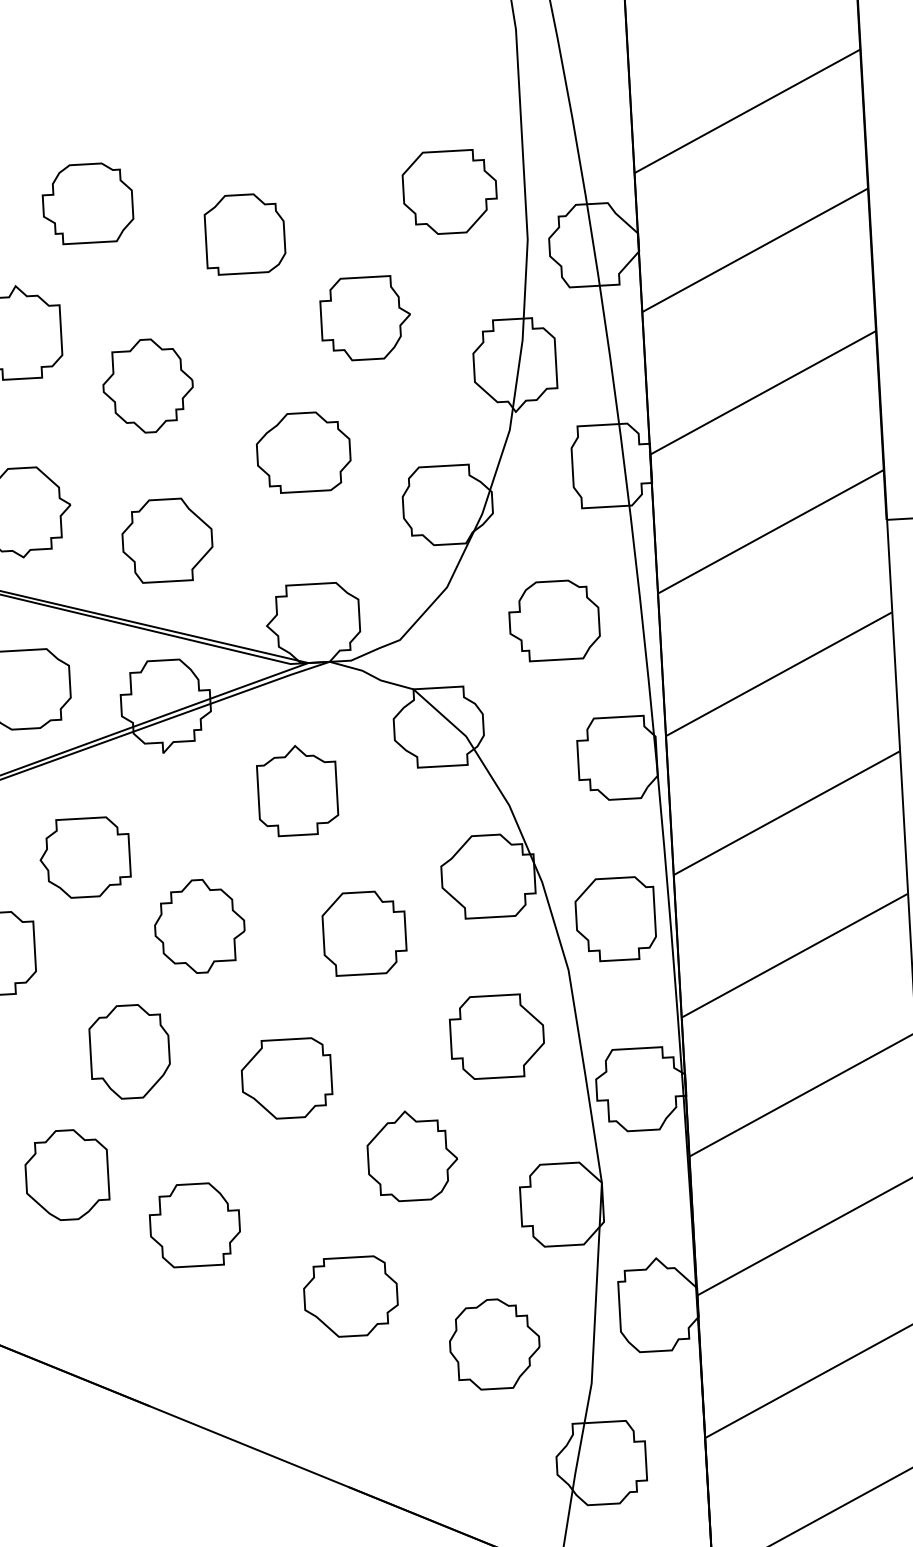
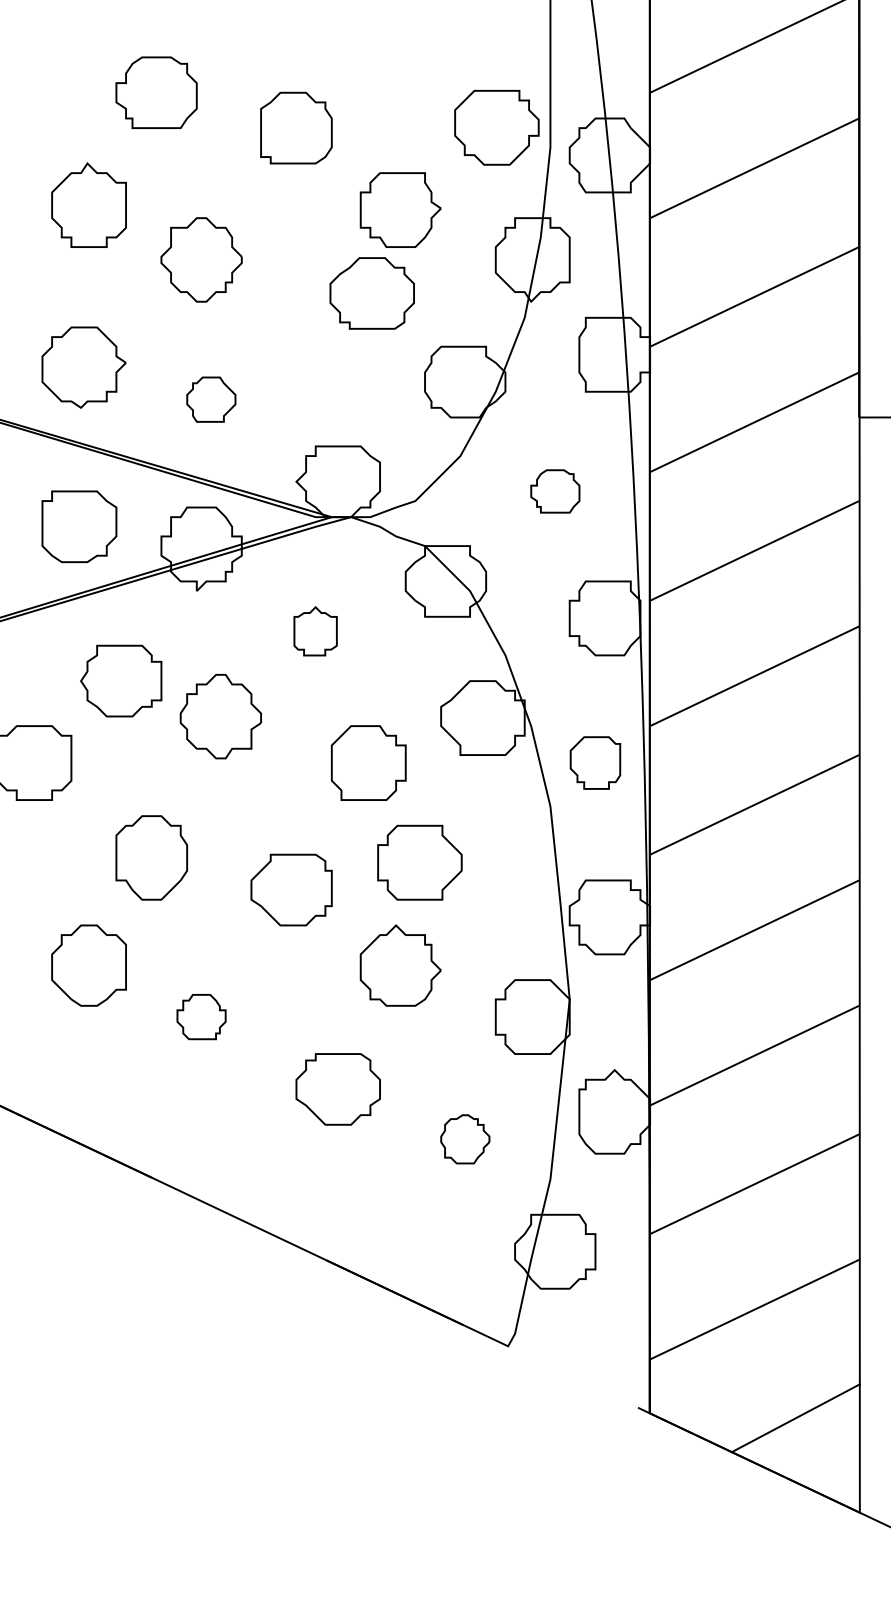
part: (449, 191) -> (496, 127), moved
part: (302, 452) -> (371, 293), moved
part: (167, 540) -> (211, 399), size x0.6
part: (554, 620) -> (555, 491), size x0.6
part: (297, 790) -> (315, 631), size x0.6
part: (615, 918) -> (595, 762), size x0.7
part: (199, 926) -> (220, 716), moved
part: (496, 1036) -> (419, 862), moved
part: (194, 1224) -> (201, 1016), size x0.6
part: (495, 1344) -> (465, 1139), size x0.6

